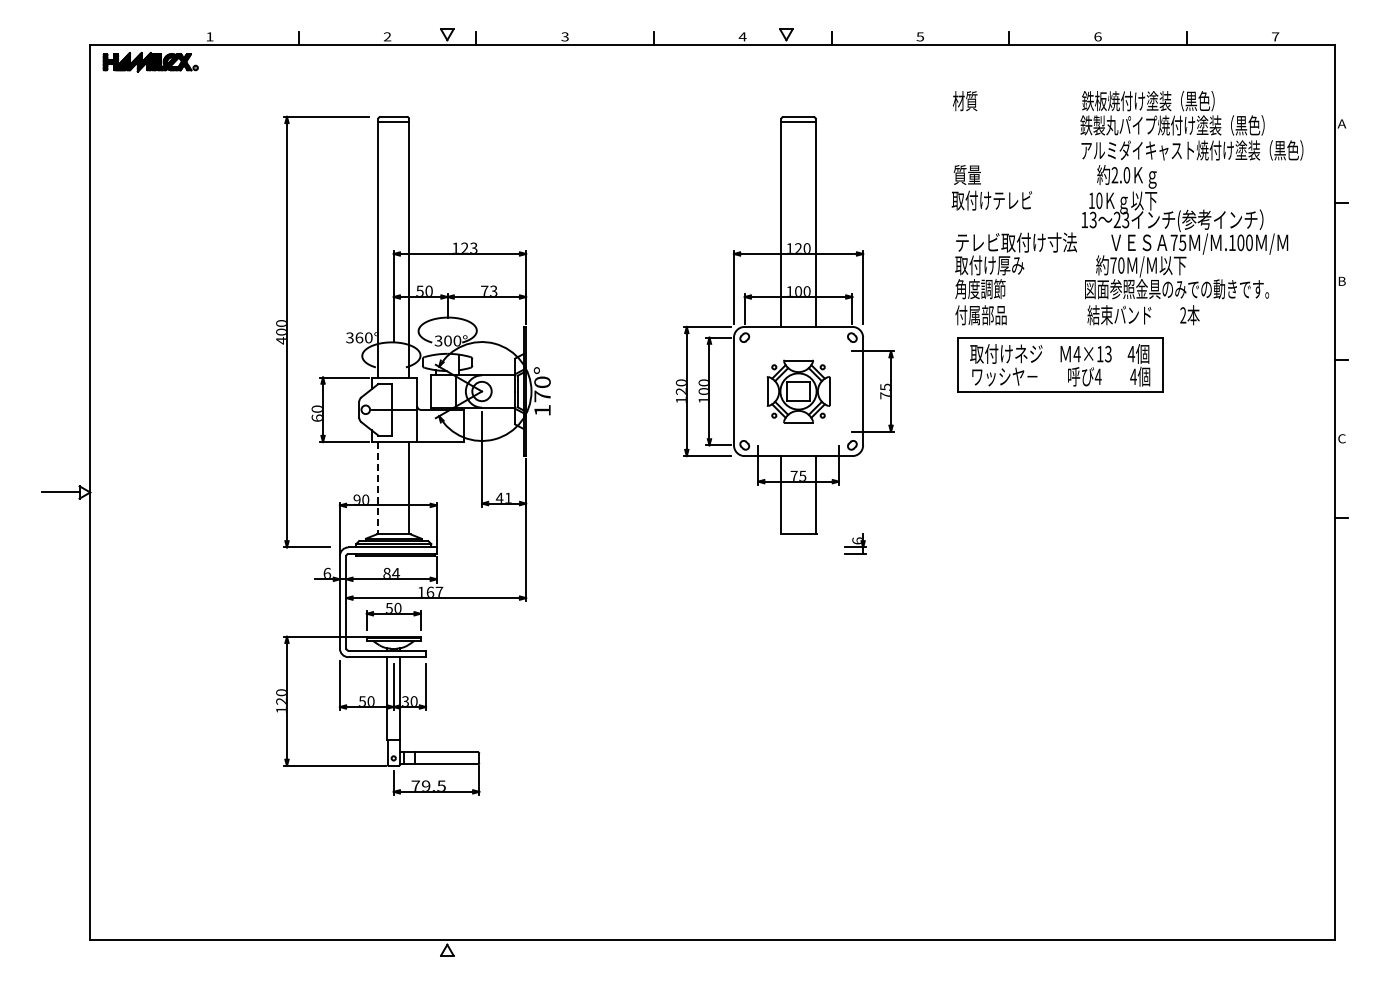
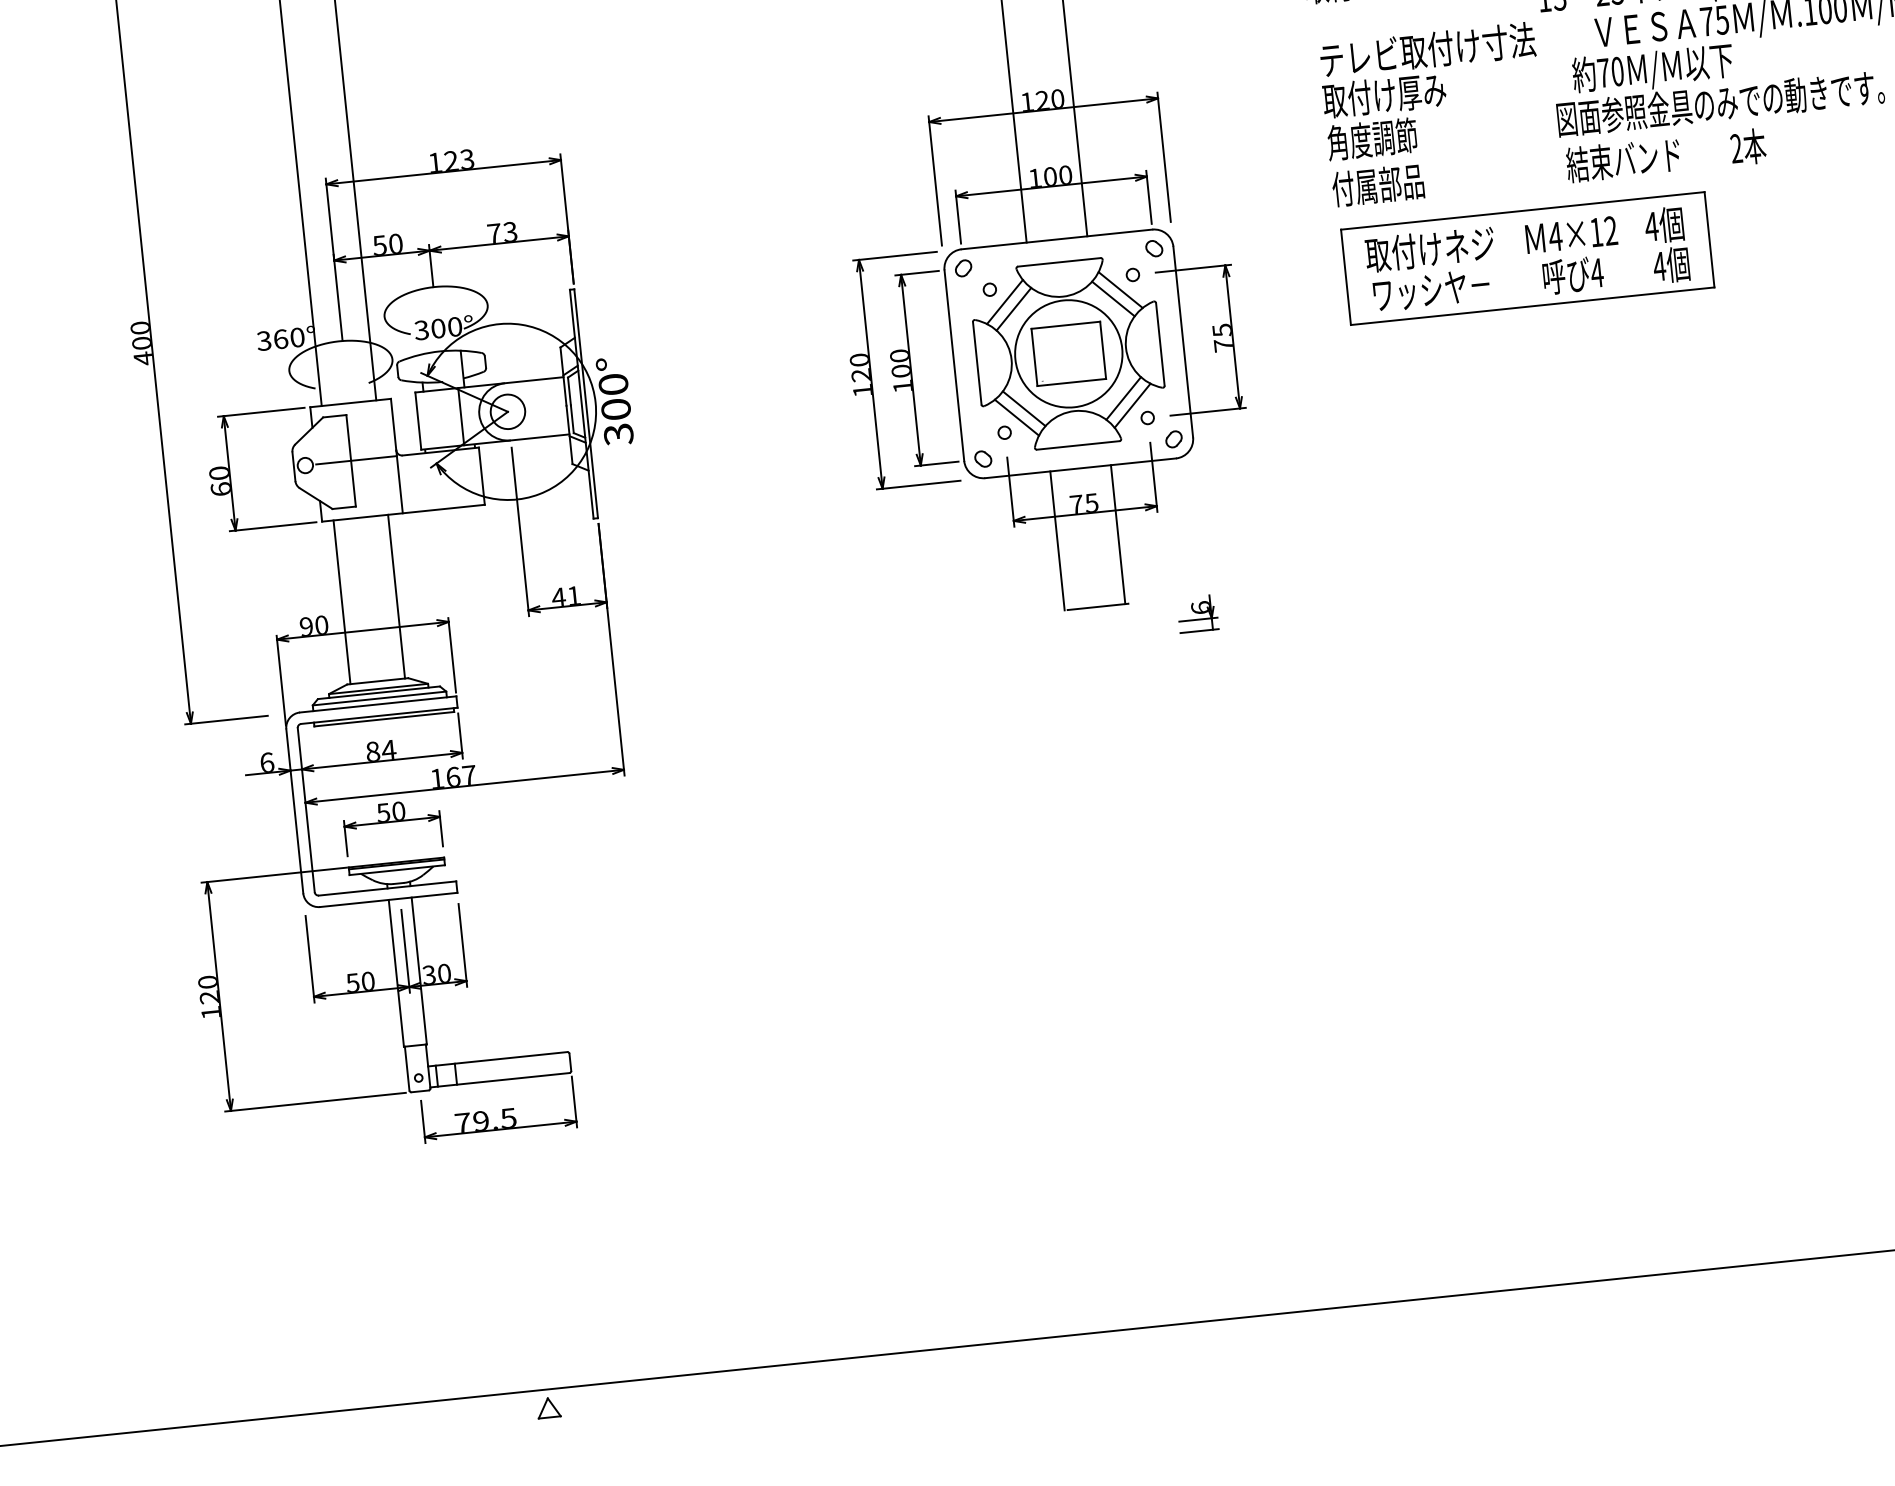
text: (1108, 354) -> (1611, 231), 4×13 -> 4×12
part: (798, 391) -> (1068, 353), size x1.67
text: (542, 403) -> (617, 422), 170° -> 300°
line: (378, 488) -> (342, 602), dashed -> solid

